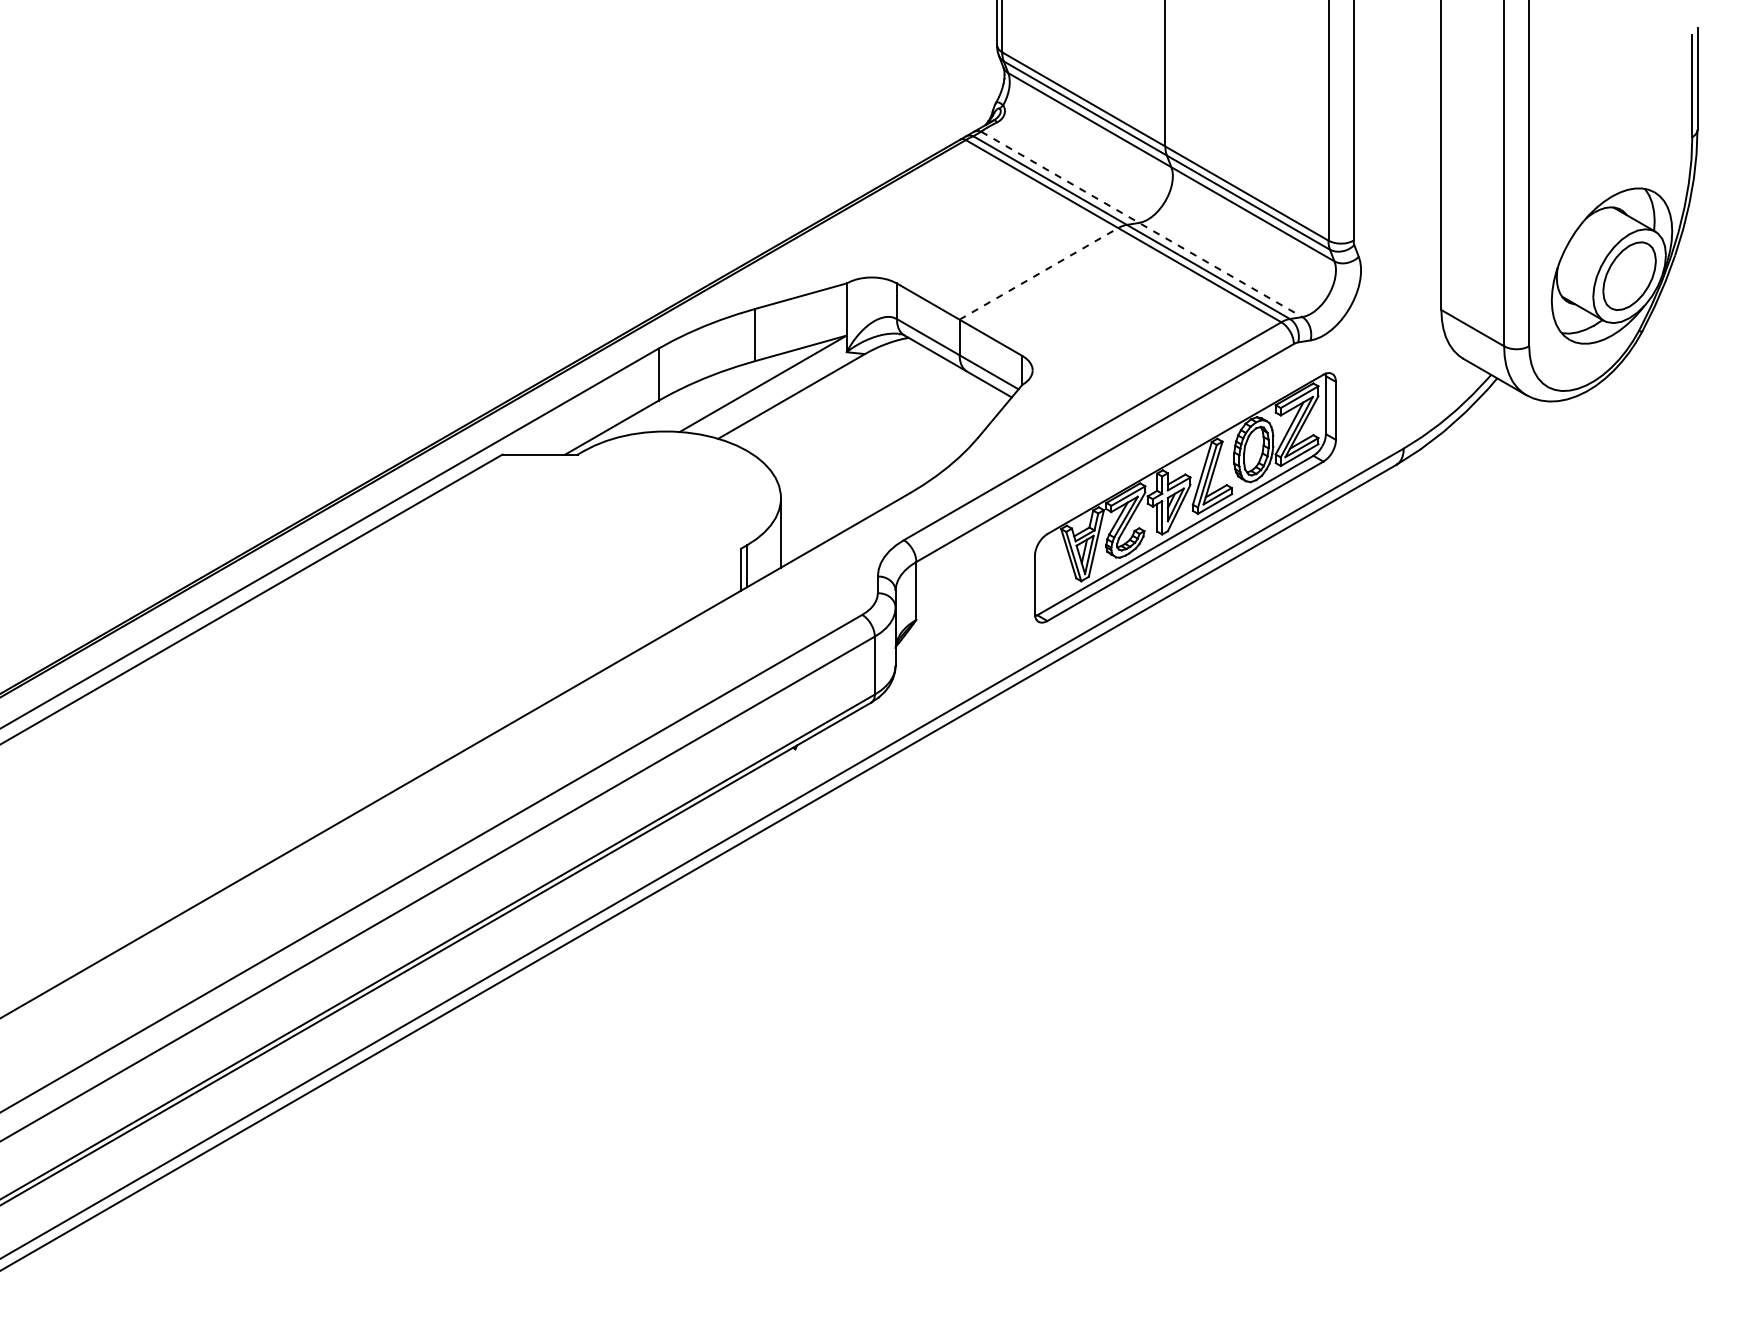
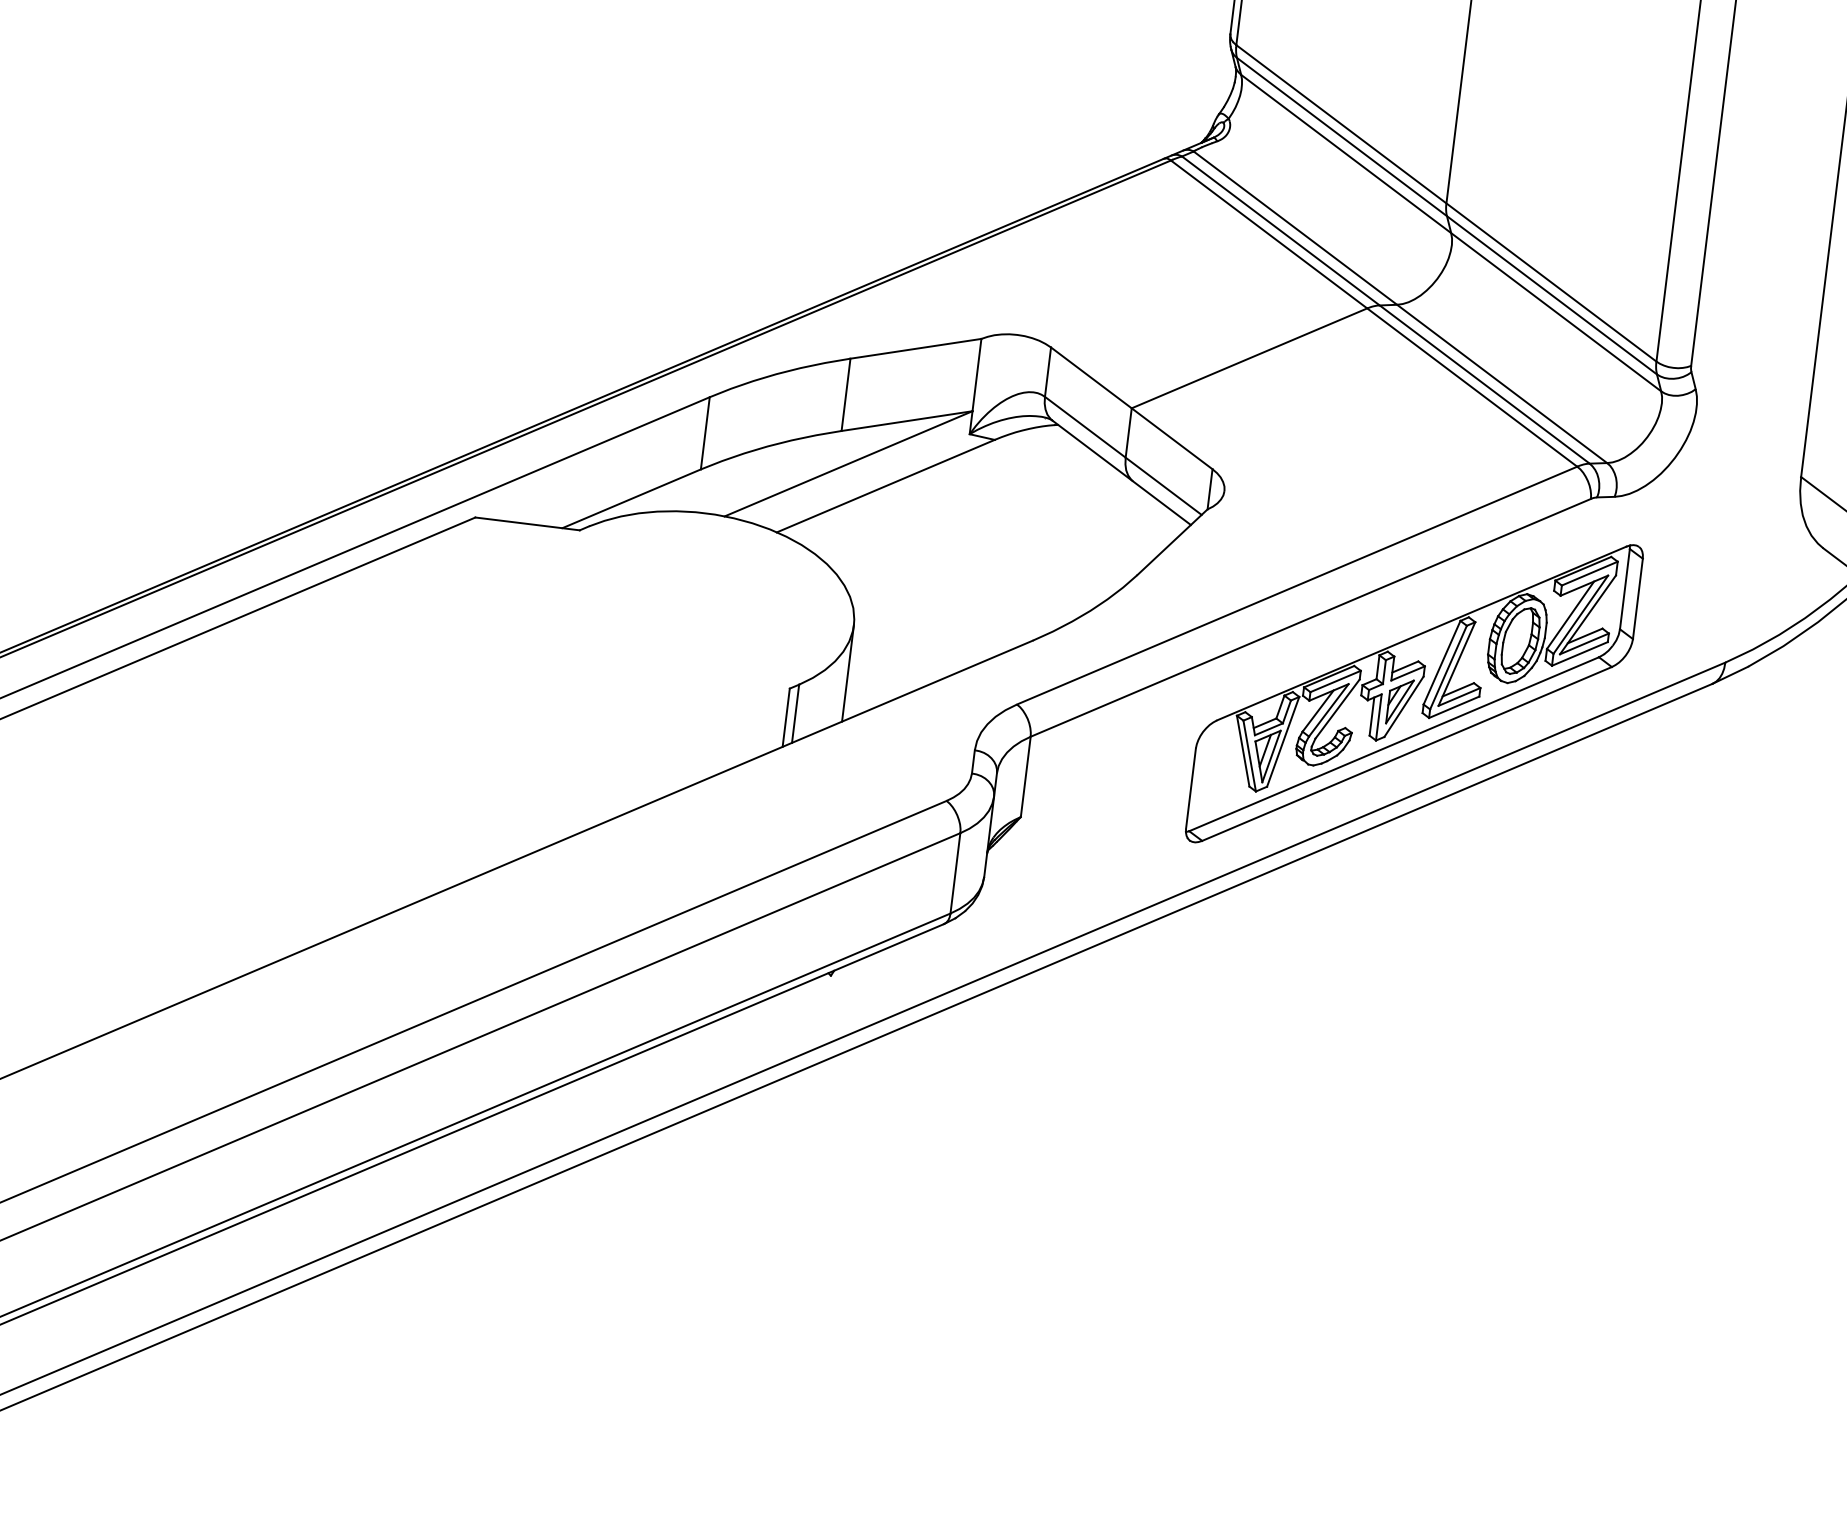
line: (1142, 224) -> (1401, 307), dashed -> solid
line: (1038, 273) -> (1248, 357), dashed -> solid

